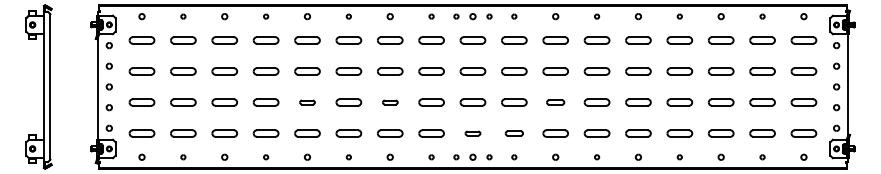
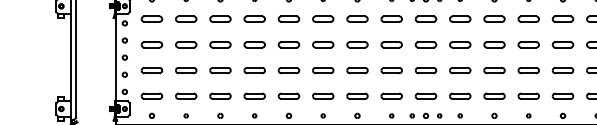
part: (307, 102) -> (288, 70), size x1.67
part: (390, 102) -> (357, 70), size x1.67
part: (555, 102) -> (494, 70), size x1.43
part: (472, 133) -> (425, 96), size x1.67
part: (514, 133) -> (460, 96), size x1.43

